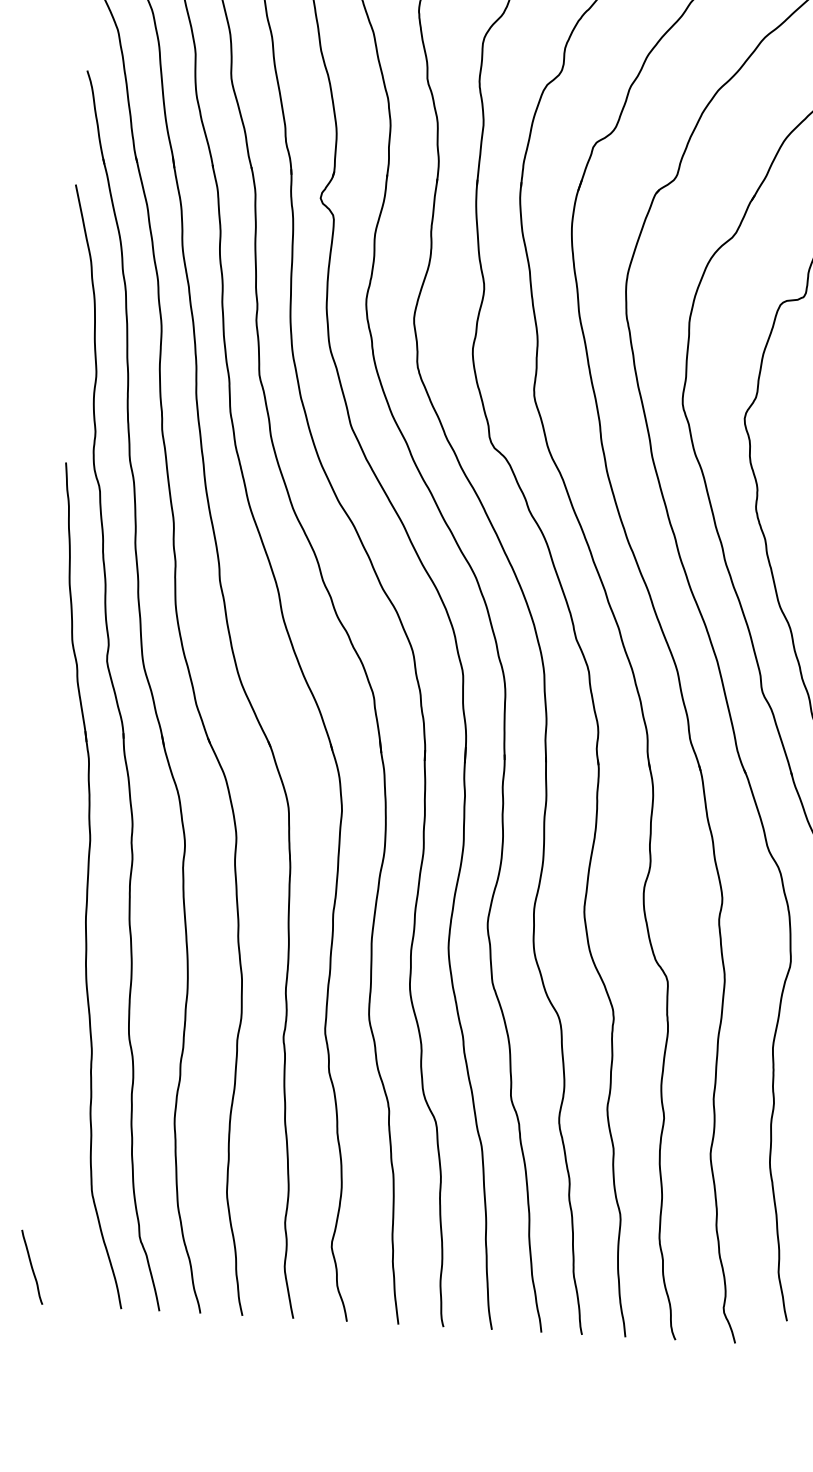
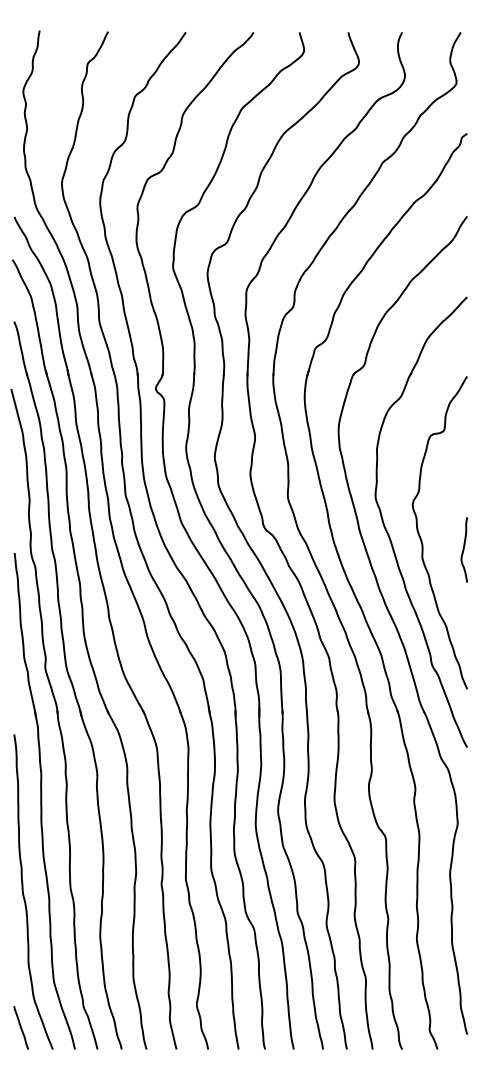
curve: (50, 1041) -> (24, 894), added

